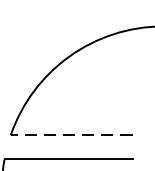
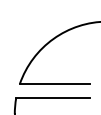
line: (71, 135) -> (54, 84), dashed -> solid

